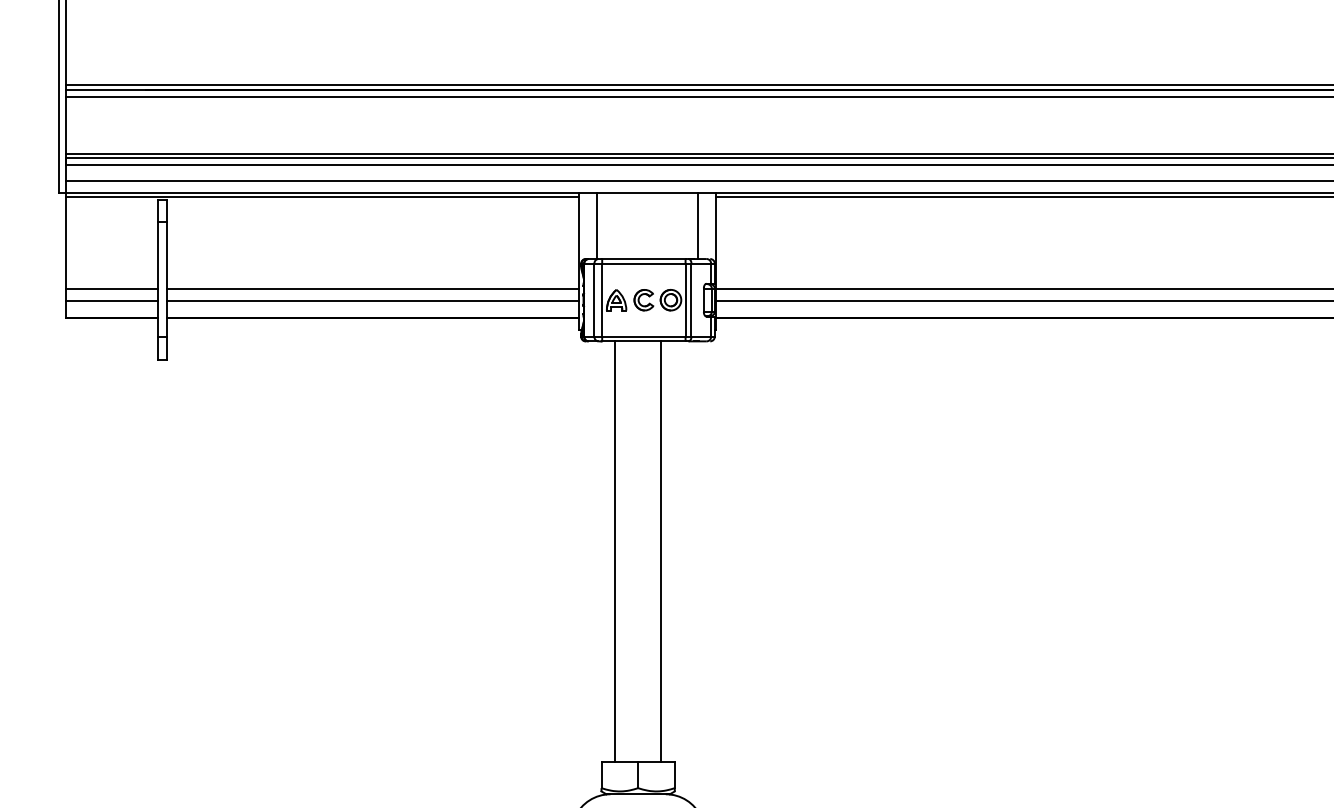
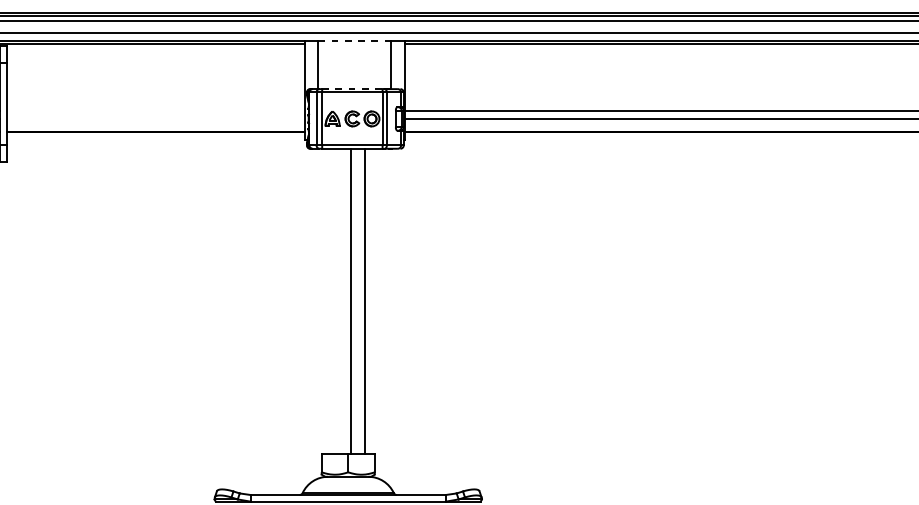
line: (647, 192) -> (355, 40), solid -> dashed
line: (643, 259) -> (352, 89), solid -> dashed
line: (372, 289) -> (155, 111), removed
line: (372, 300) -> (155, 119), removed
line: (615, 551) -> (350, 300), moved

